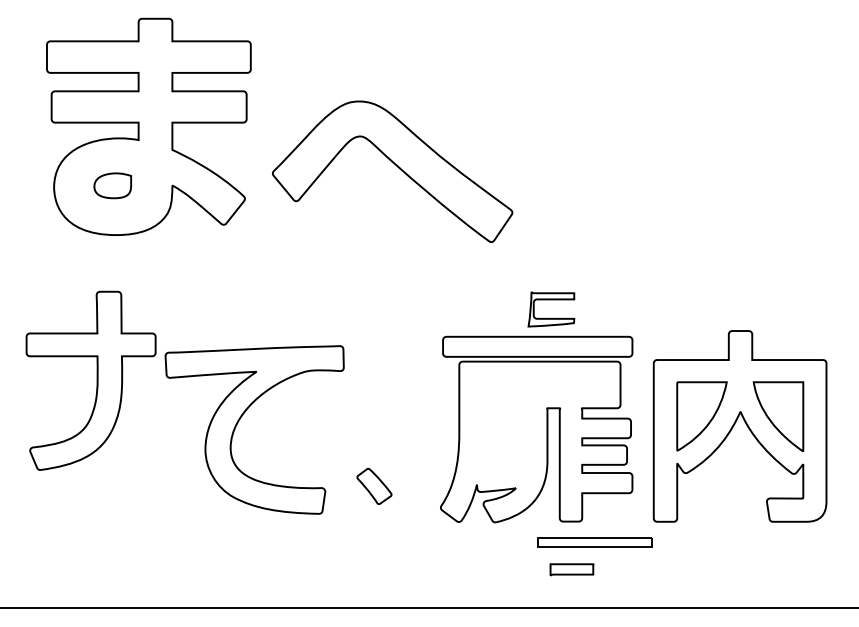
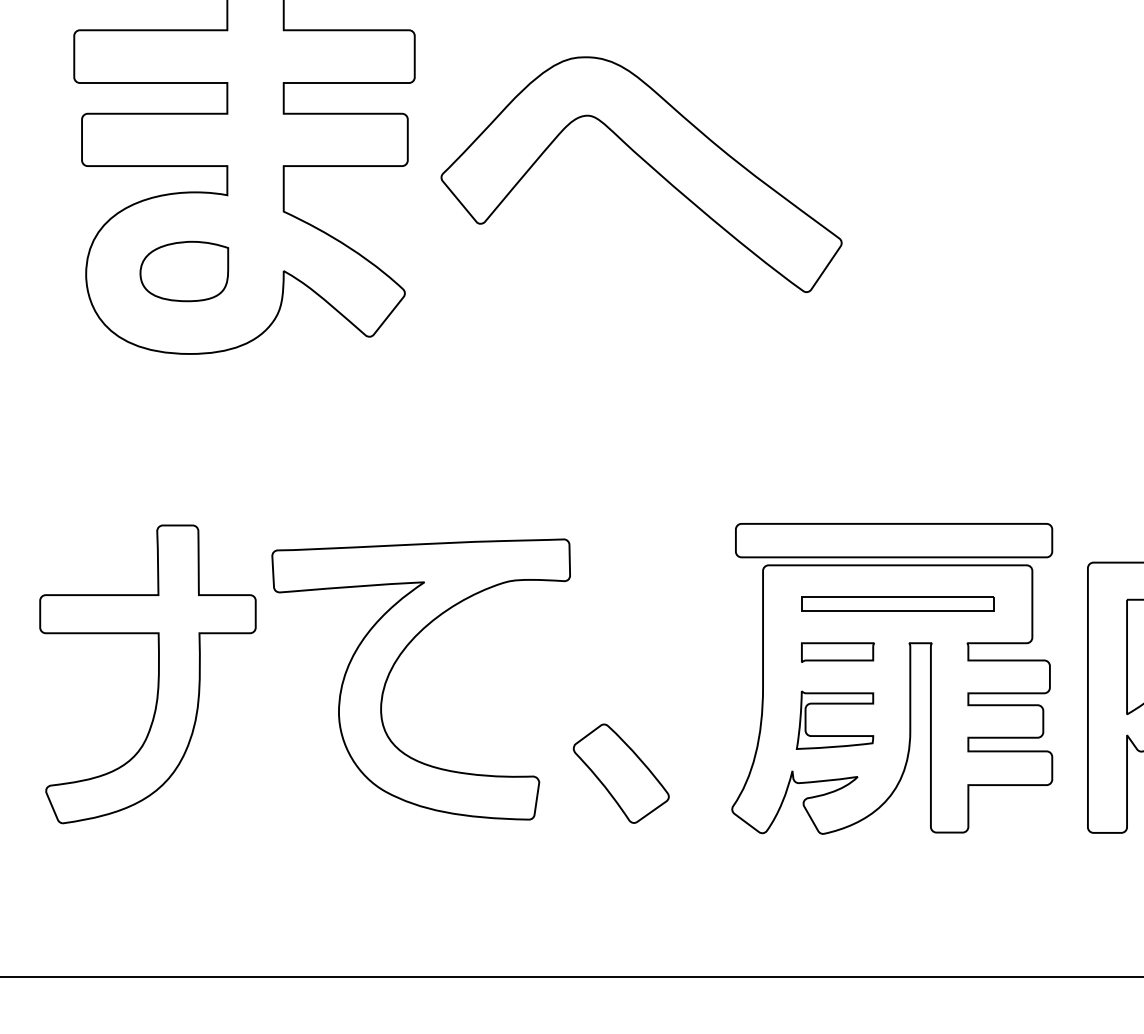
part: (396, 166) -> (648, 165), moved
part: (112, 185) -> (183, 271), size x1.43
part: (551, 317) -> (835, 733), moved
part: (90, 380) -> (146, 673), moved
part: (374, 486) -> (621, 773), size x1.67
part: (594, 542) -> (896, 603), moved
part: (571, 569) -> (836, 651), moved

